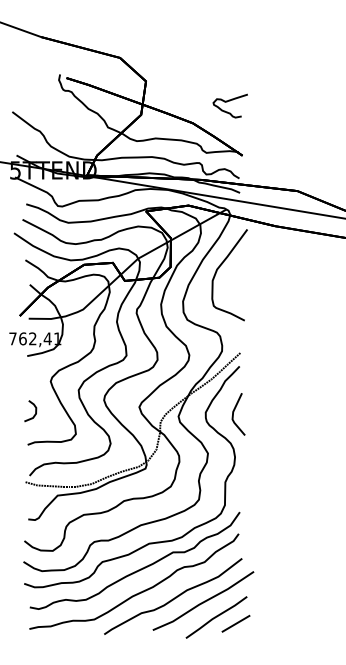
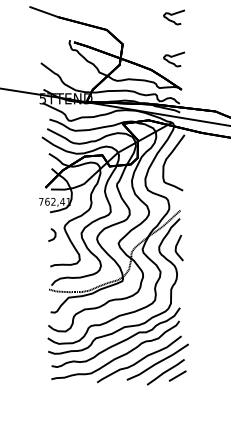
curve: (229, 34) -> (173, 15), added
curve: (34, 410) -> (54, 234), moved

